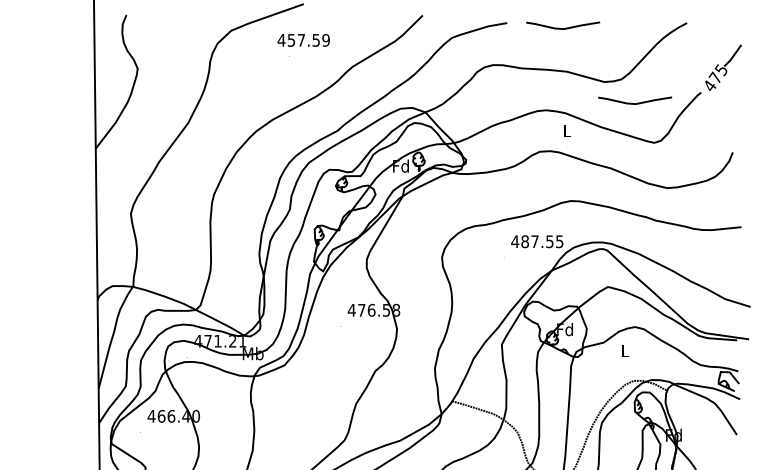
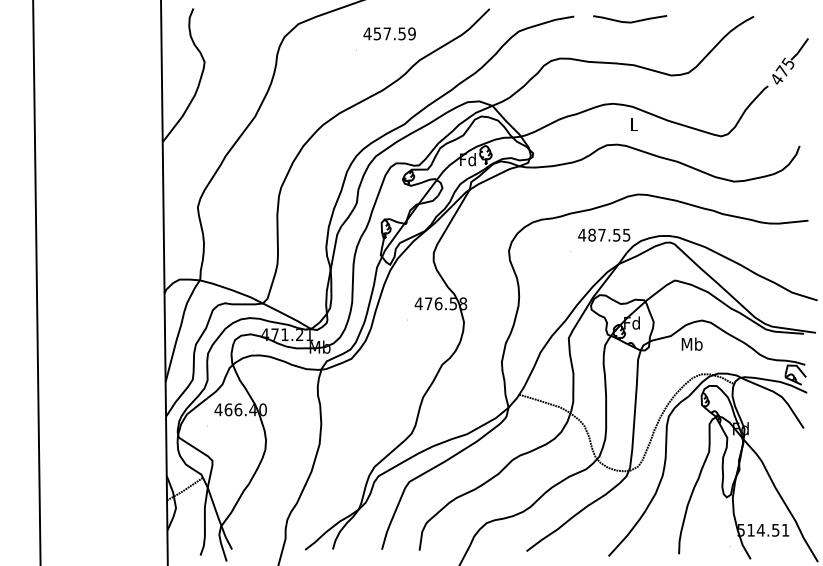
text: (303, 40) -> (389, 33), moved
curve: (635, 103) -> (702, 96), removed
text: (624, 350) -> (691, 343), L -> Mb

